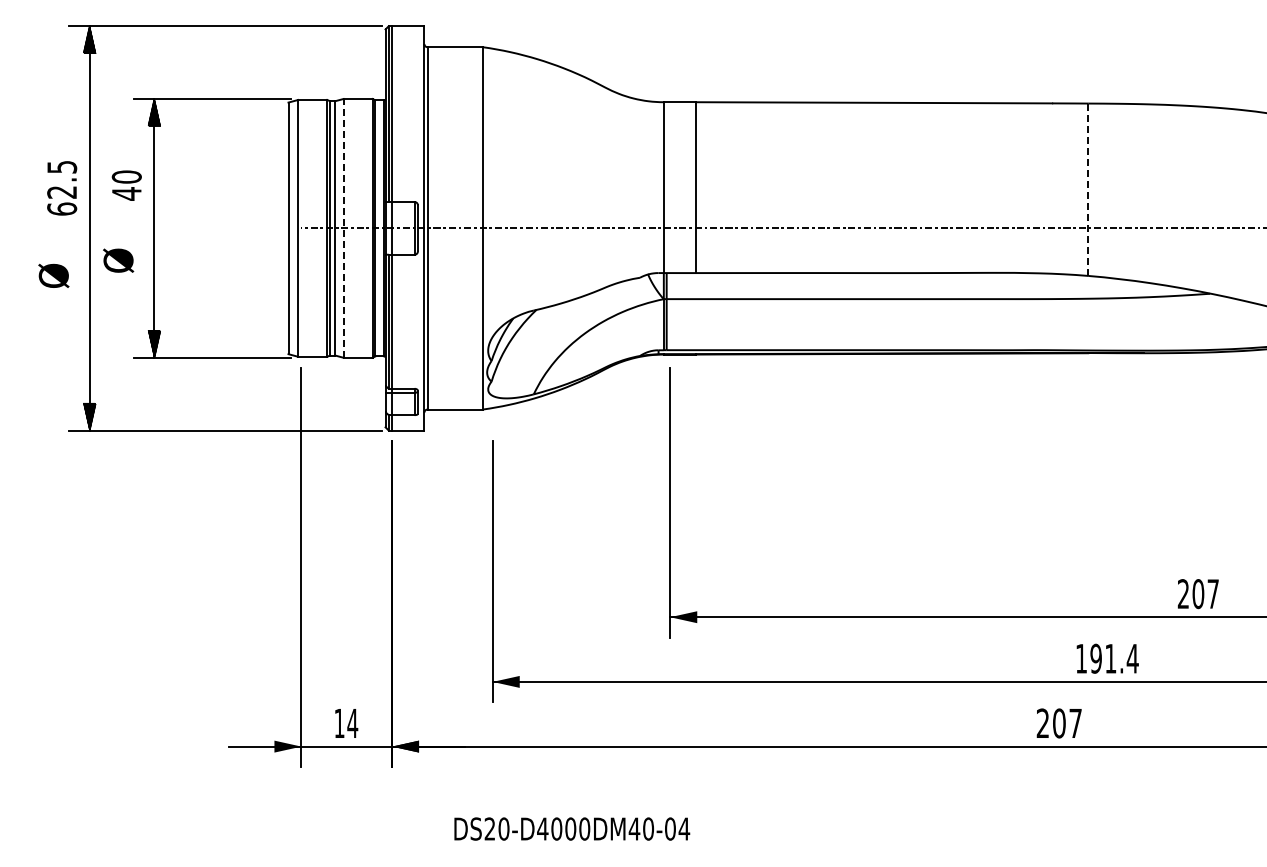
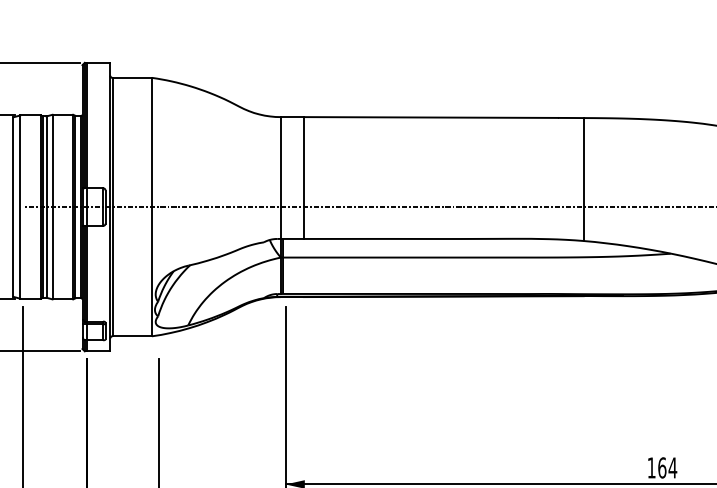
line: (1088, 189) -> (583, 179), dashed -> solid
line: (343, 227) -> (52, 206), dashed -> solid
text: (1198, 593) -> (662, 467), 207 -> 164

